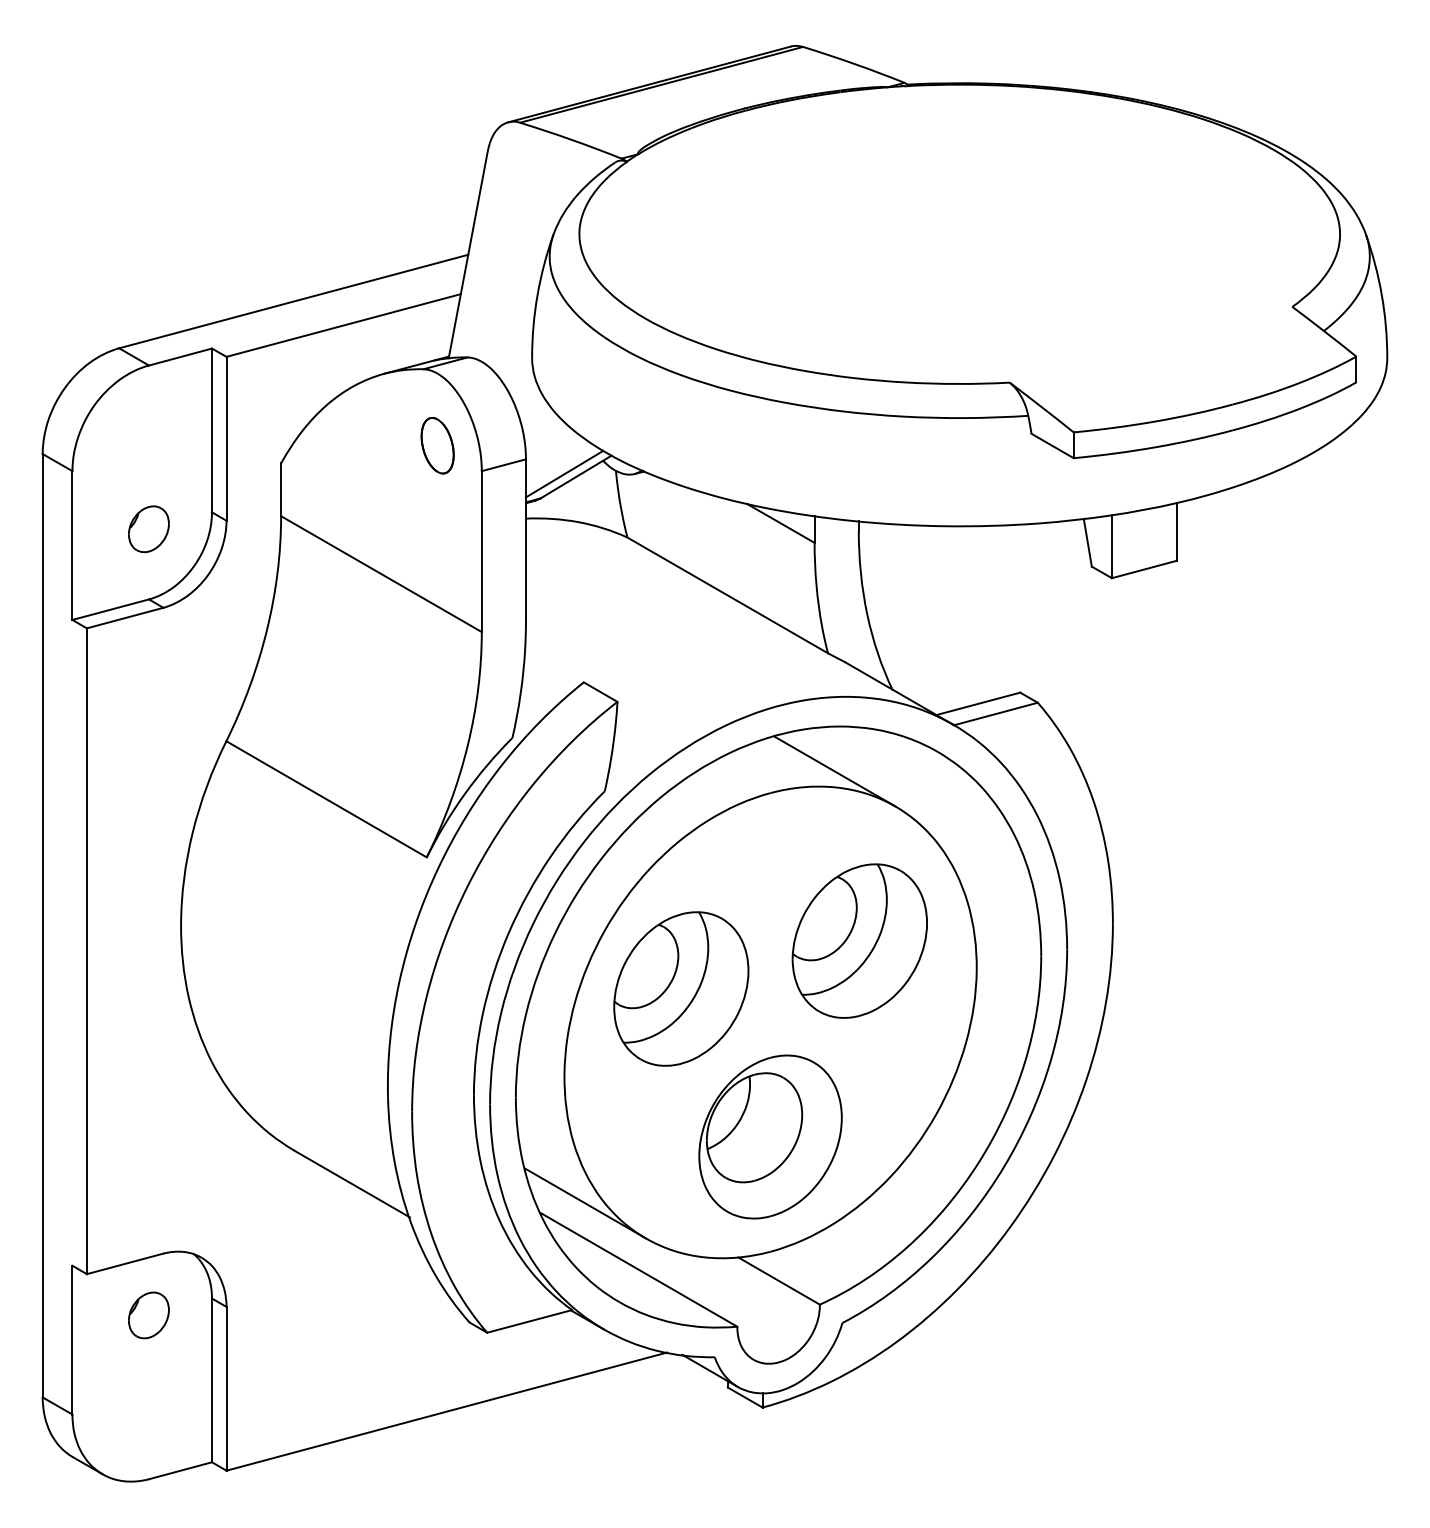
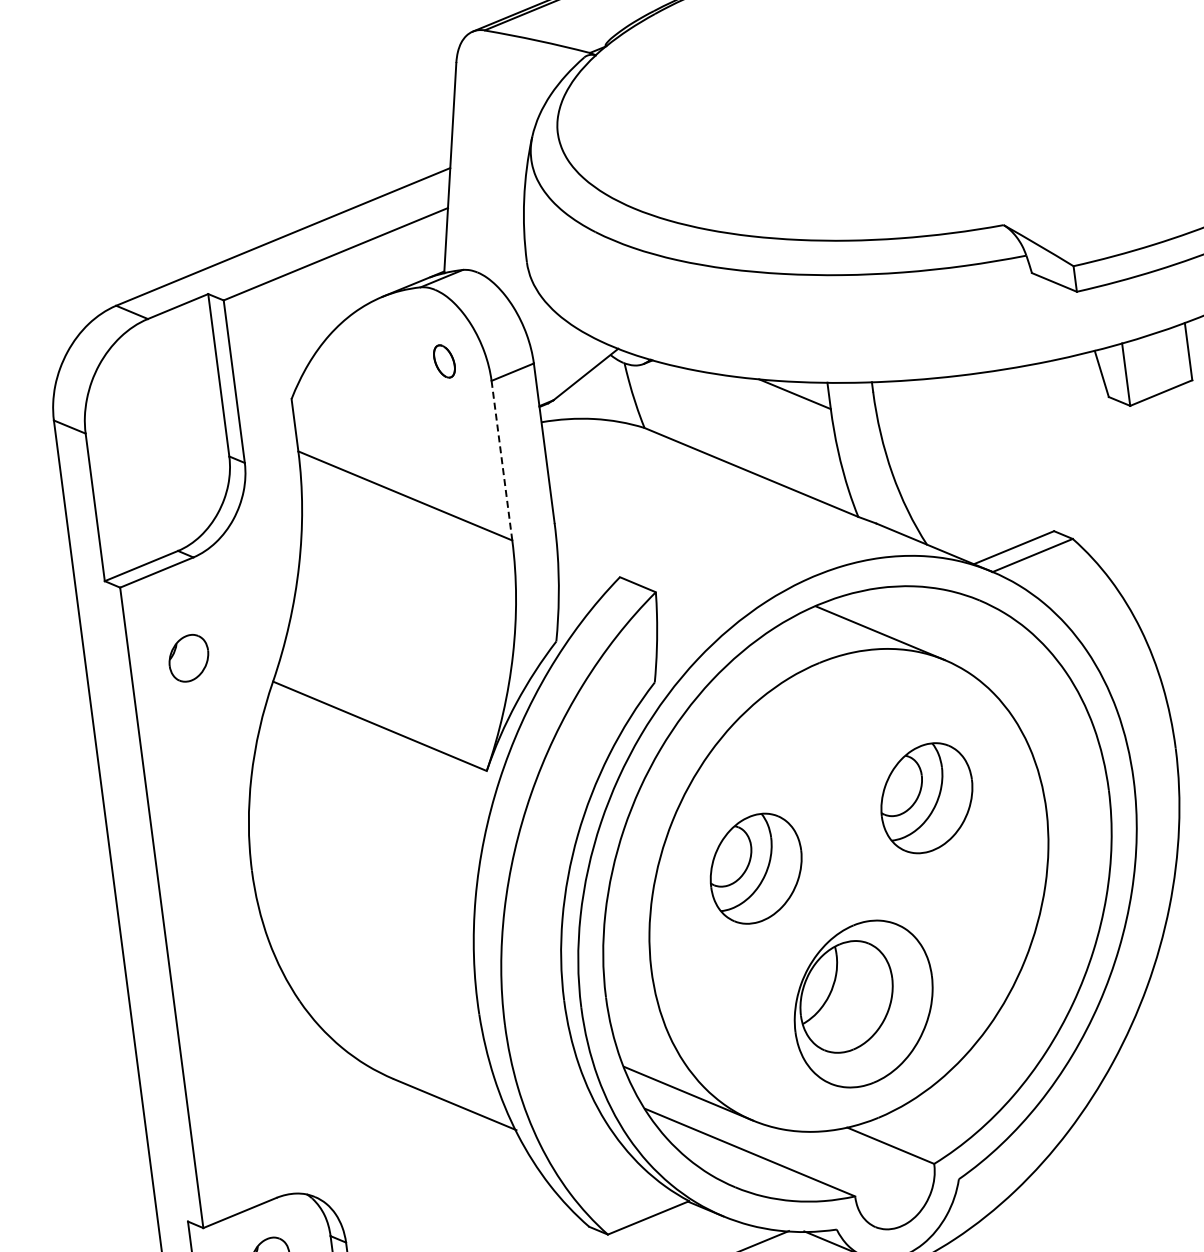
part: (437, 445) -> (444, 361), size x0.6
line: (564, 473) -> (573, 372), removed
part: (148, 528) -> (188, 657), moved
line: (481, 552) -> (501, 461), solid -> dashed
part: (859, 940) -> (926, 797), size x0.7
part: (681, 988) -> (756, 868), size x0.7

